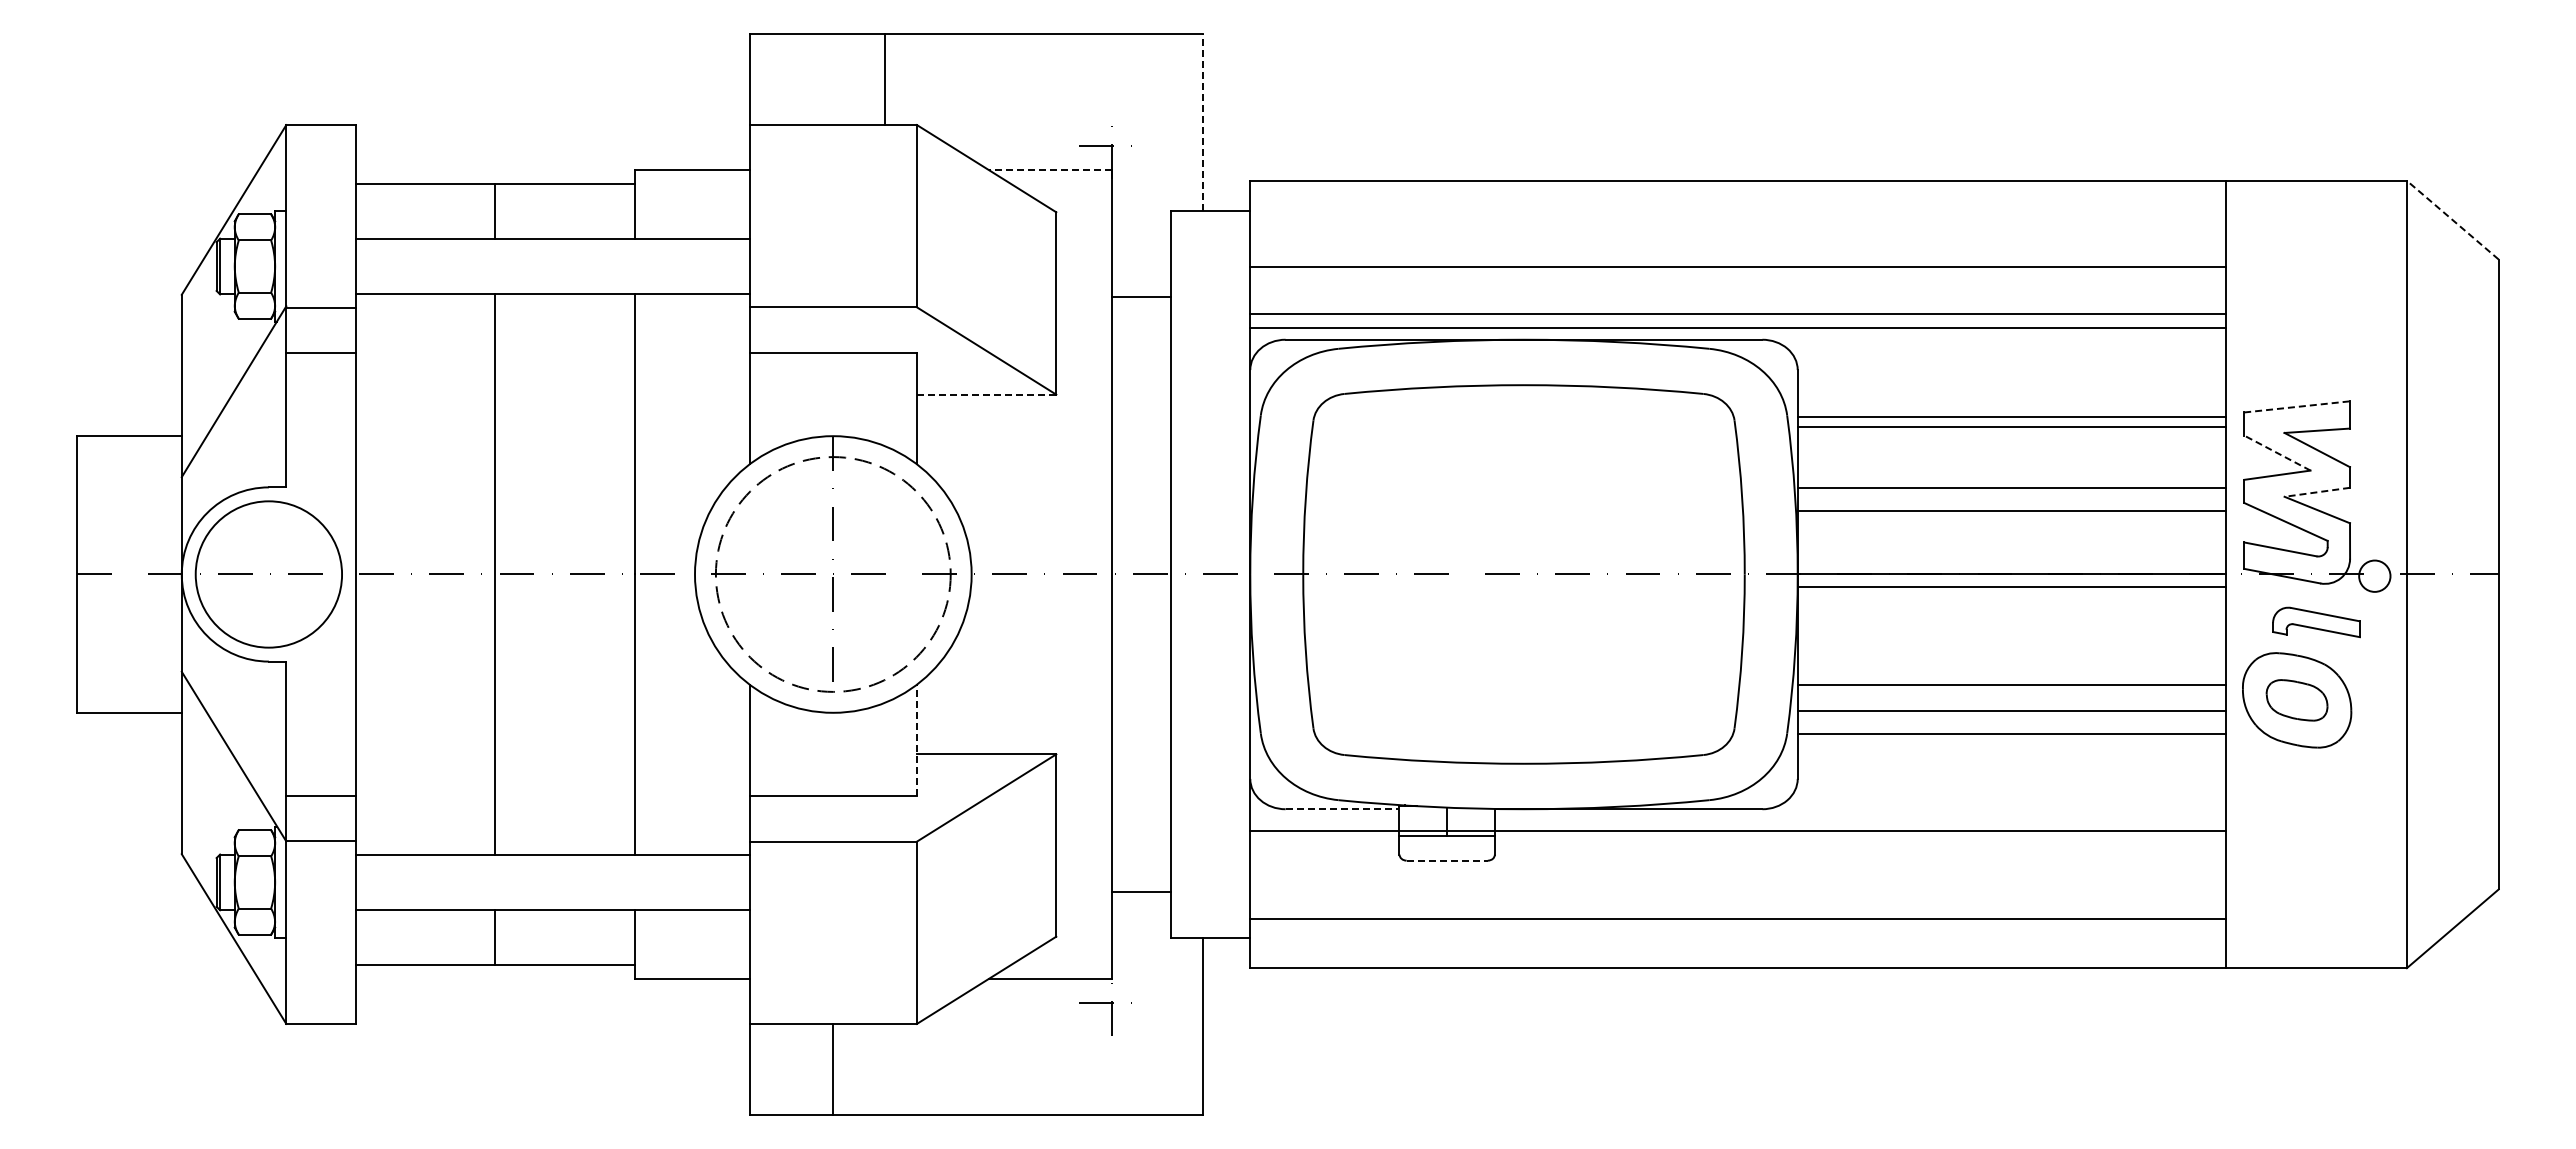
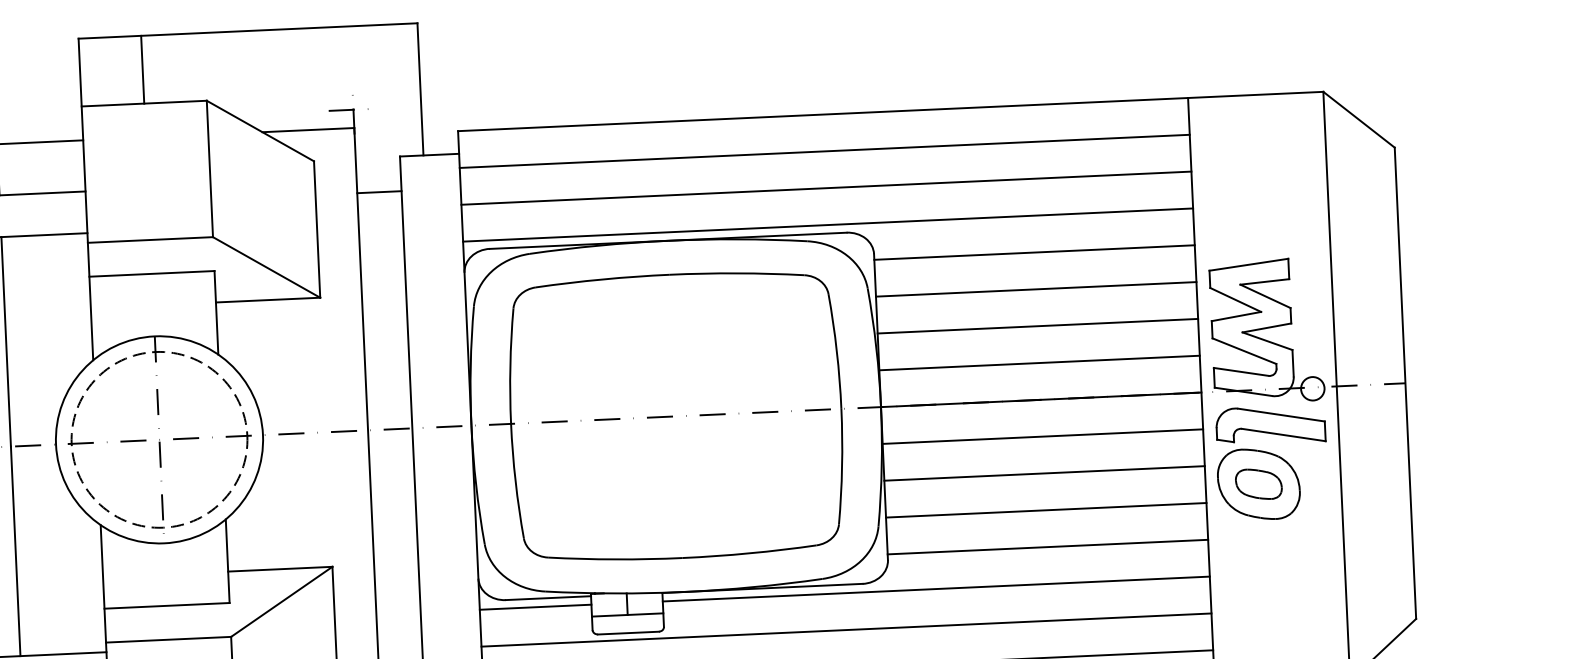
line: (885, 79) -> (142, 69), moved
line: (1202, 122) -> (420, 89), dashed -> solid
line: (1050, 170) -> (308, 130), dashed -> solid
line: (2452, 219) -> (1358, 119), dashed -> solid
line: (1738, 266) -> (824, 151), moved
line: (1141, 297) -> (379, 192), moved
line: (1738, 314) -> (826, 188), moved
line: (986, 394) -> (268, 299), dashed -> solid
line: (2297, 406) -> (1249, 264), dashed -> solid
line: (2011, 416) -> (1034, 252), moved
line: (2277, 453) -> (1235, 300), dashed -> solid
line: (2011, 488) -> (1039, 363), moved
line: (2316, 492) -> (1266, 328), dashed -> solid
line: (2011, 511) -> (1037, 326), moved
line: (2011, 586) -> (1042, 436), moved
part: (2316, 622) -> (1270, 425), size x1.67
line: (2011, 685) -> (1045, 510), moved
line: (2011, 710) -> (1044, 473), moved
line: (2011, 734) -> (1047, 547), moved
line: (916, 740) -> (227, 561), dashed -> solid
line: (1342, 809) -> (548, 598), dashed -> solid
line: (1324, 820) -> (535, 607), added
line: (1860, 820) -> (936, 589), added
line: (1738, 830) -> (846, 629), moved
line: (1447, 860) -> (628, 632), dashed -> solid

